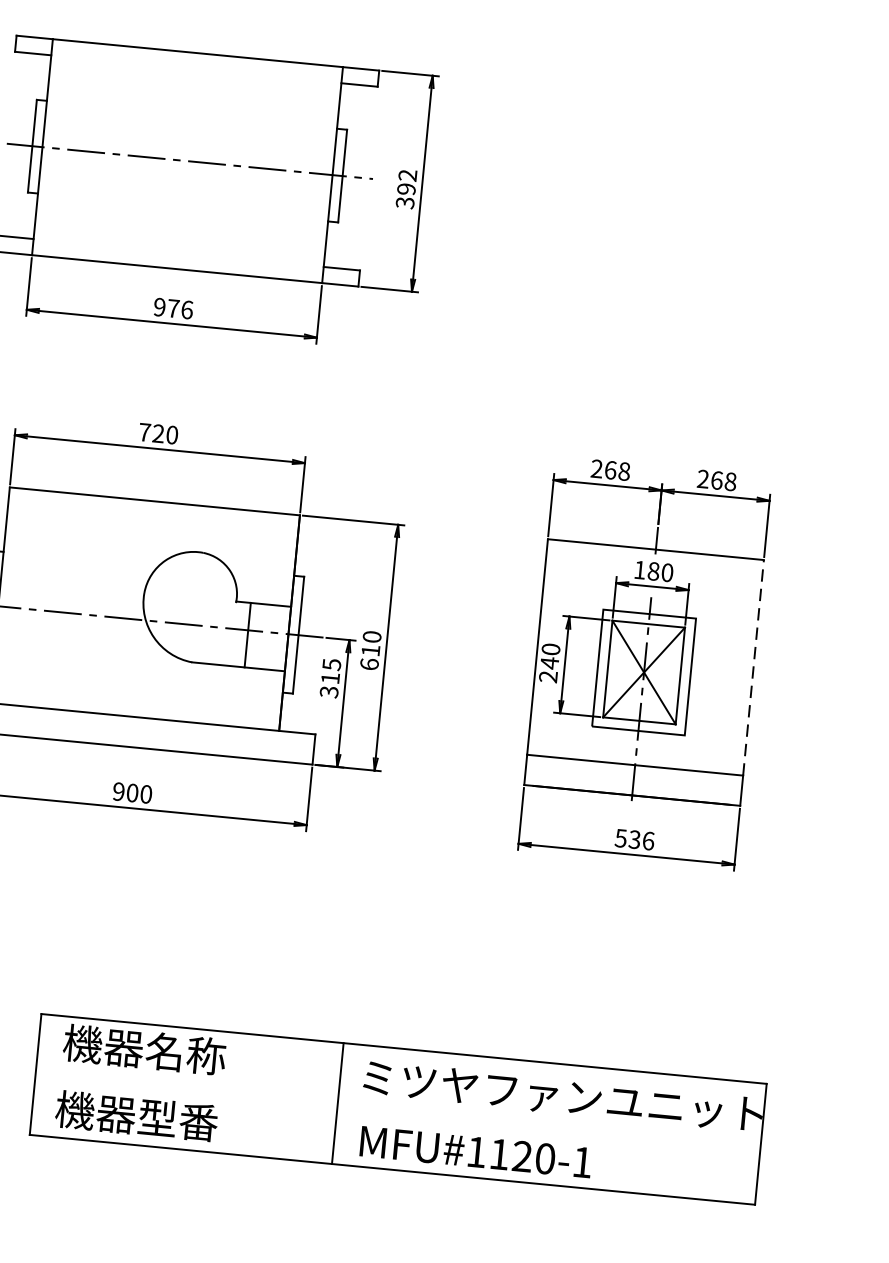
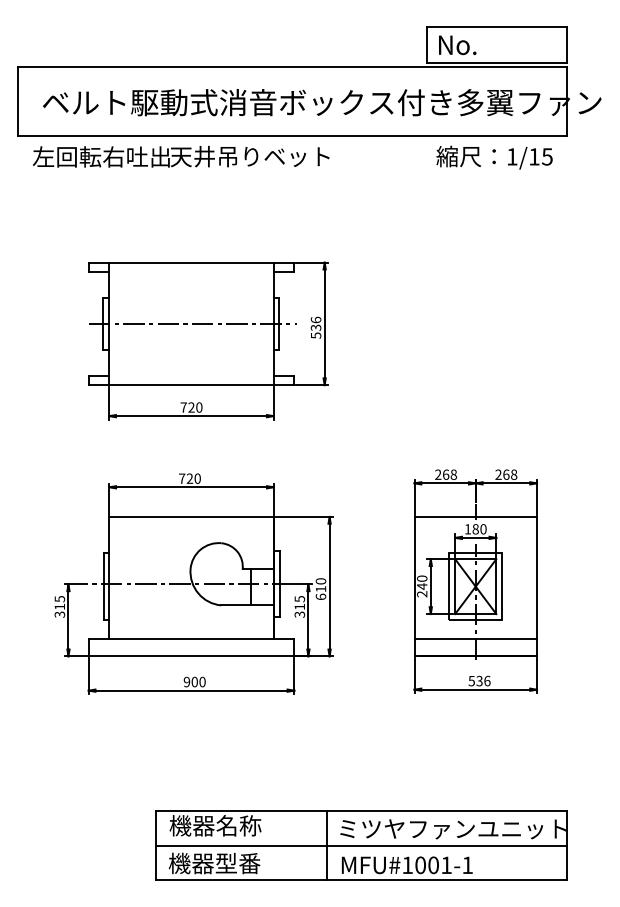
text: (405, 188) -> (315, 327), 392 -> 536
text: (173, 308) -> (191, 407), 976 -> 720
line: (754, 666) -> (537, 577), dashed -> solid
line: (396, 1109) -> (360, 845), added
text: (522, 1156) -> (433, 865), MFU#1120-1 -> MFU#1001-1

